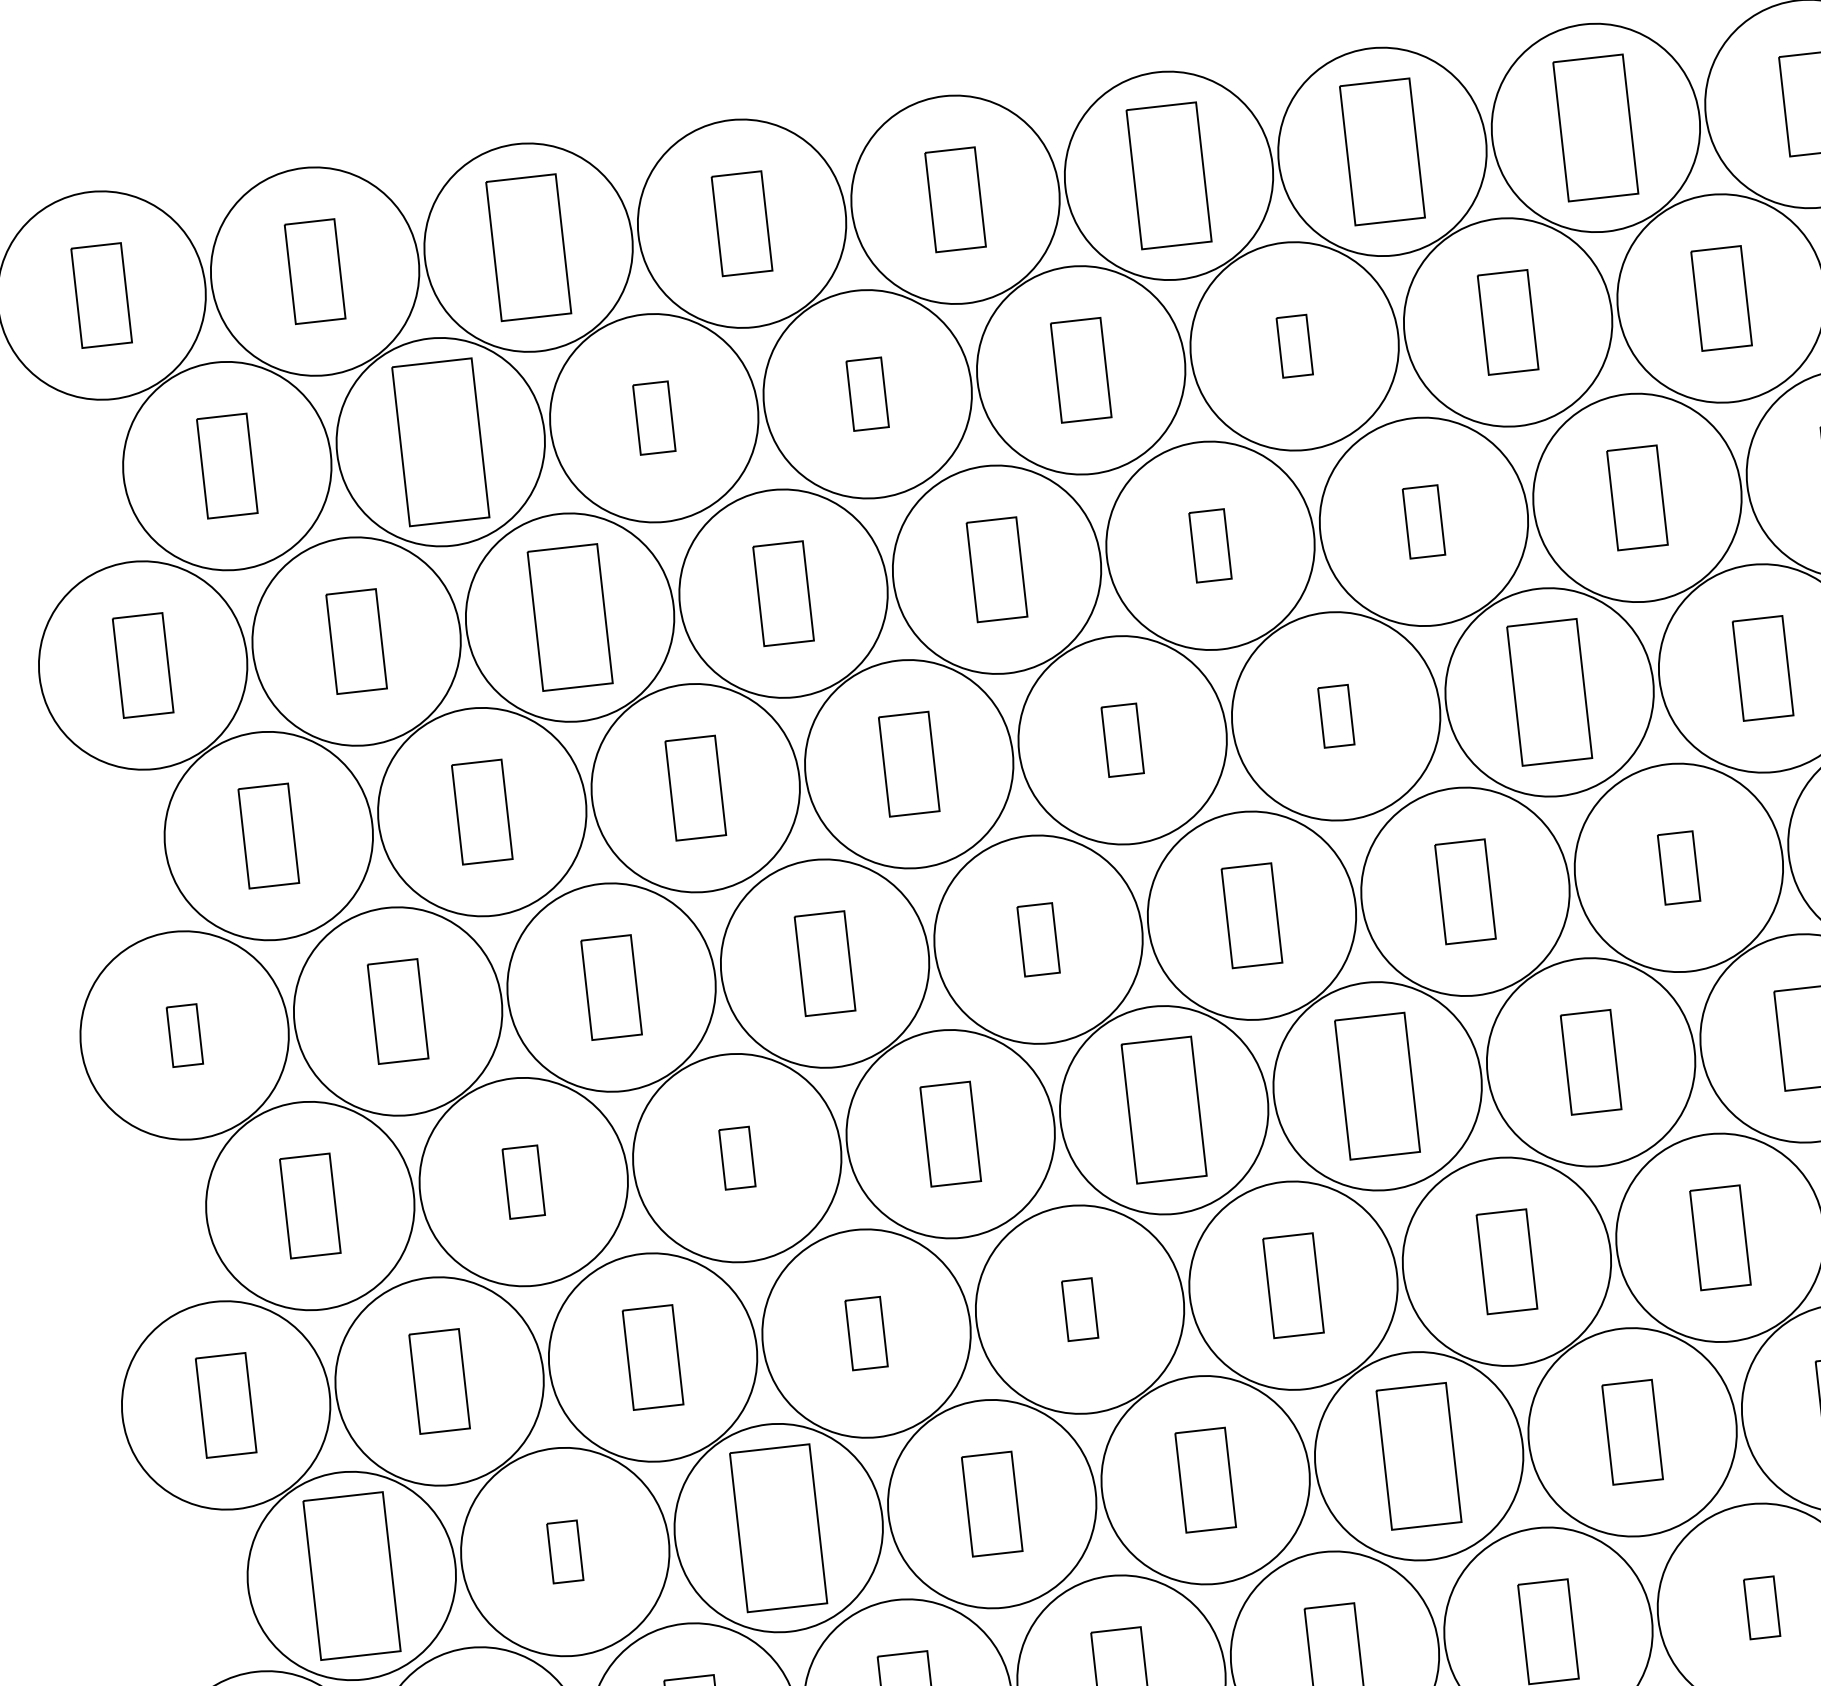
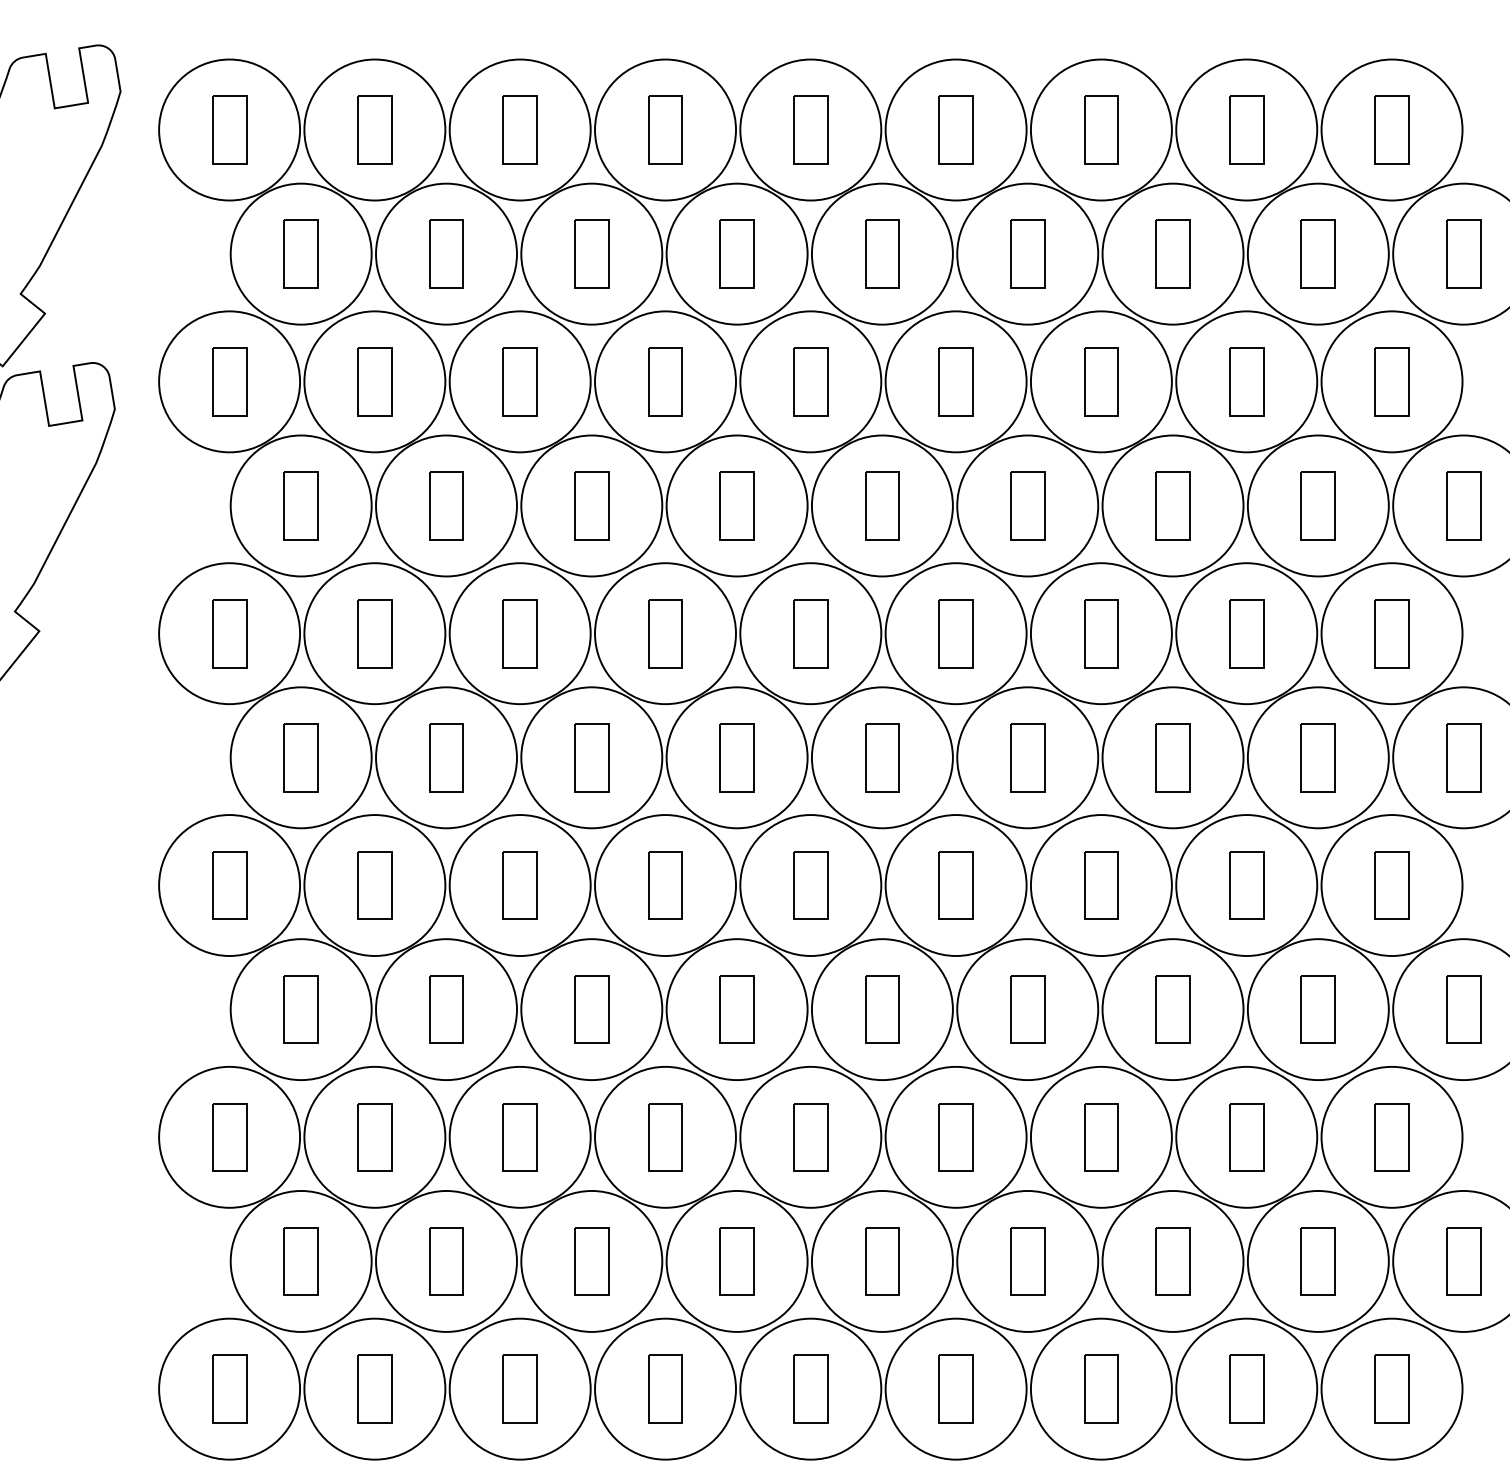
part: (1595, 127) -> (1246, 129), size x0.71
part: (1382, 151) -> (1101, 129), size x0.71
part: (1168, 175) -> (955, 129), size x0.71
part: (527, 247) -> (519, 129), size x0.71
part: (1294, 345) -> (1027, 253), size x1.67
part: (866, 393) -> (736, 253), size x1.43
part: (653, 417) -> (591, 253), size x1.43
part: (440, 441) -> (446, 253), size x0.62
part: (1424, 521) -> (1101, 381), size x1.43
part: (1209, 545) -> (955, 381), size x1.43
part: (569, 617) -> (519, 381), size x0.71
part: (1548, 691) -> (1172, 505), size x0.71
part: (1335, 715) -> (1027, 505), size x1.67
part: (1122, 739) -> (882, 505), size x1.43
part: (1678, 867) -> (1246, 633), size x1.43
part: (1038, 939) -> (810, 633), size x1.43
part: (184, 1035) -> (229, 633), size x1.67
part: (1377, 1085) -> (1027, 757), size x0.71
part: (1164, 1109) -> (882, 757), size x0.71
part: (736, 1157) -> (591, 757), size x1.67
part: (523, 1181) -> (446, 757), size x1.43
part: (1079, 1309) -> (810, 885), size x1.67
part: (866, 1333) -> (665, 885), size x1.43
part: (1418, 1456) -> (1027, 1009), size x0.71
part: (778, 1527) -> (591, 1009), size x0.62
part: (565, 1551) -> (446, 1009), size x1.67
part: (350, 1575) -> (300, 1009), size x0.62
part: (1761, 1608) -> (1246, 1137), size x1.67

